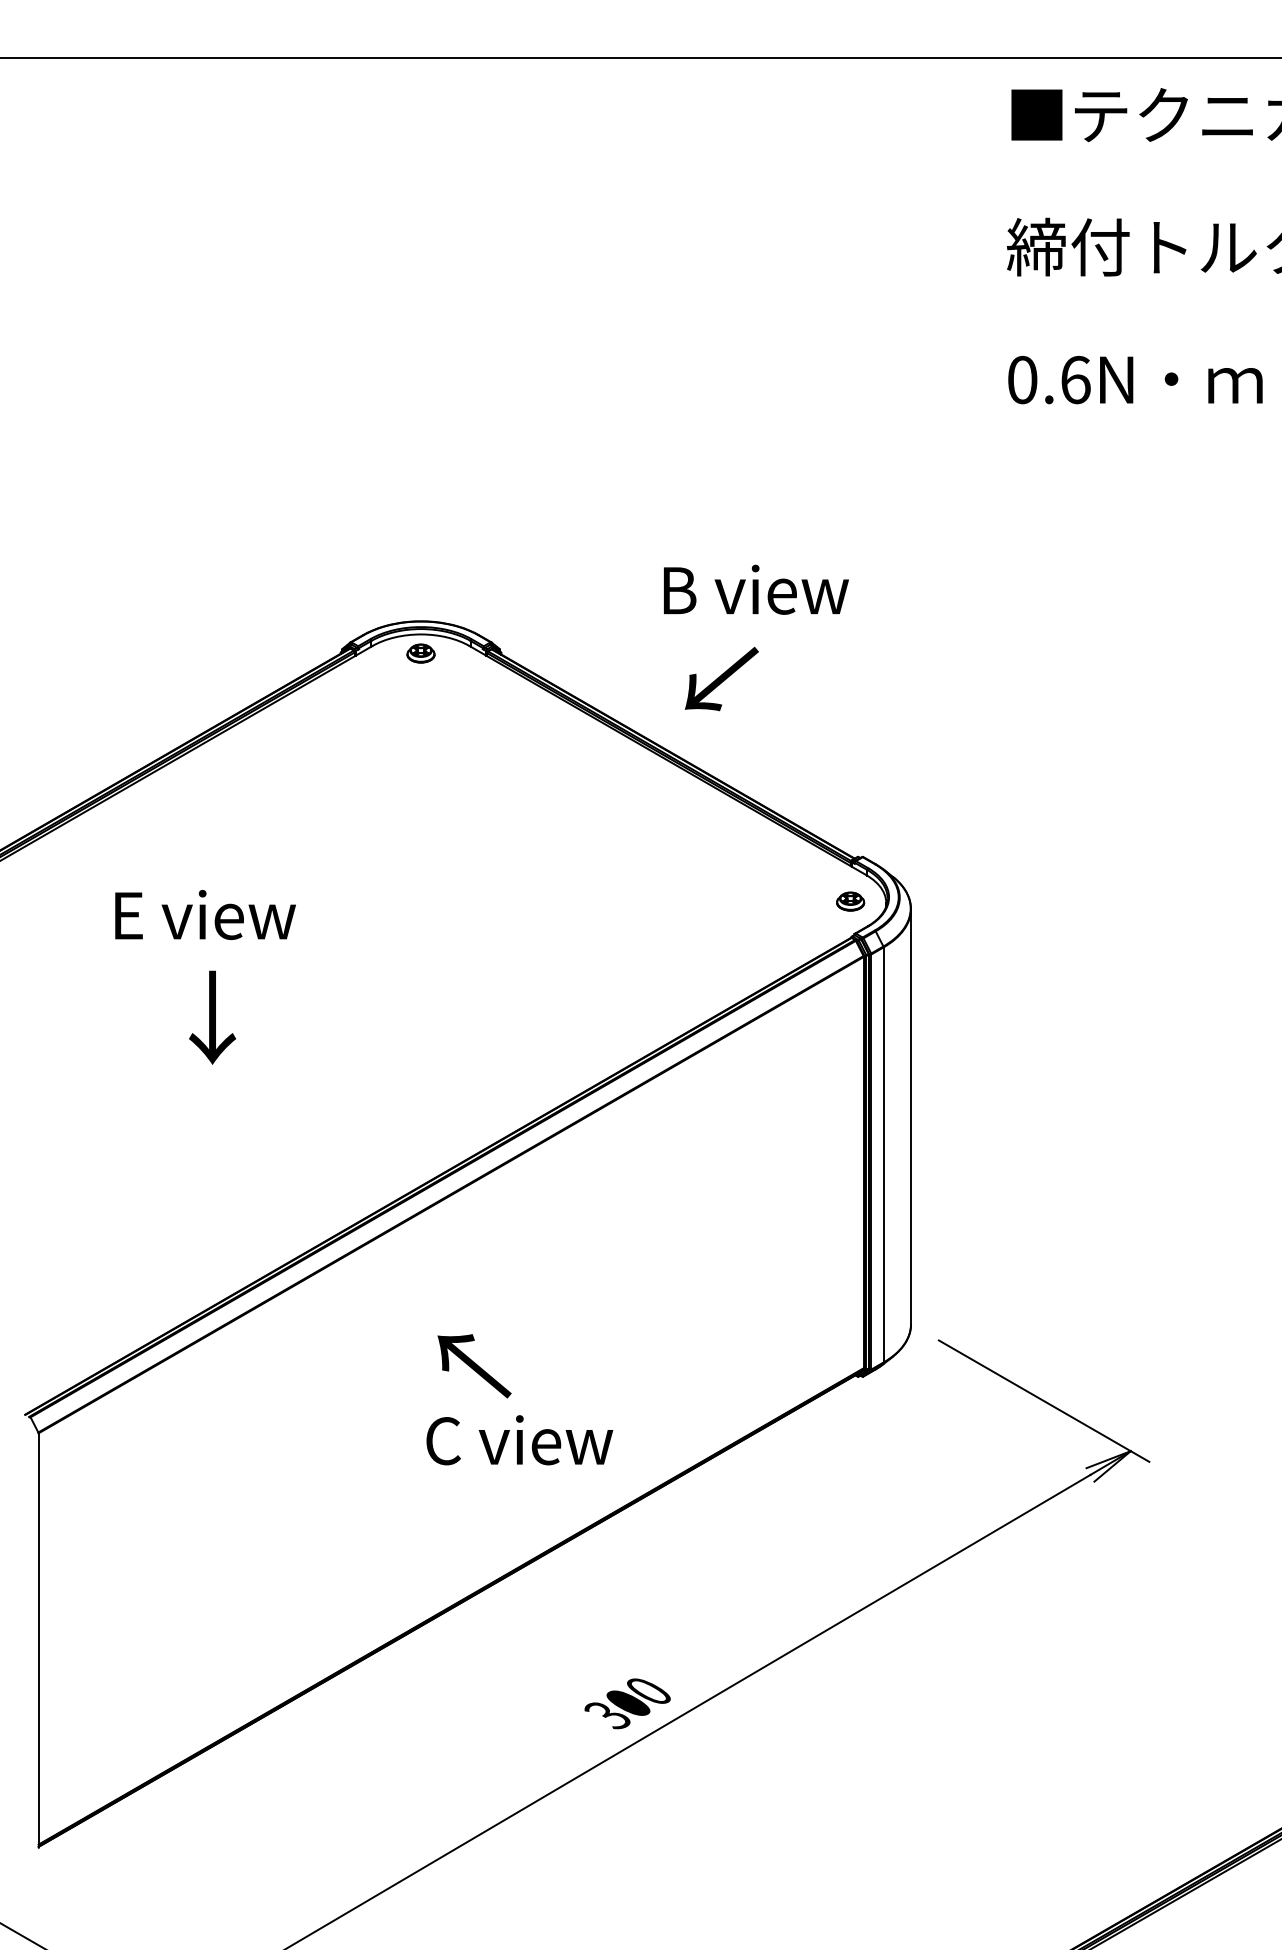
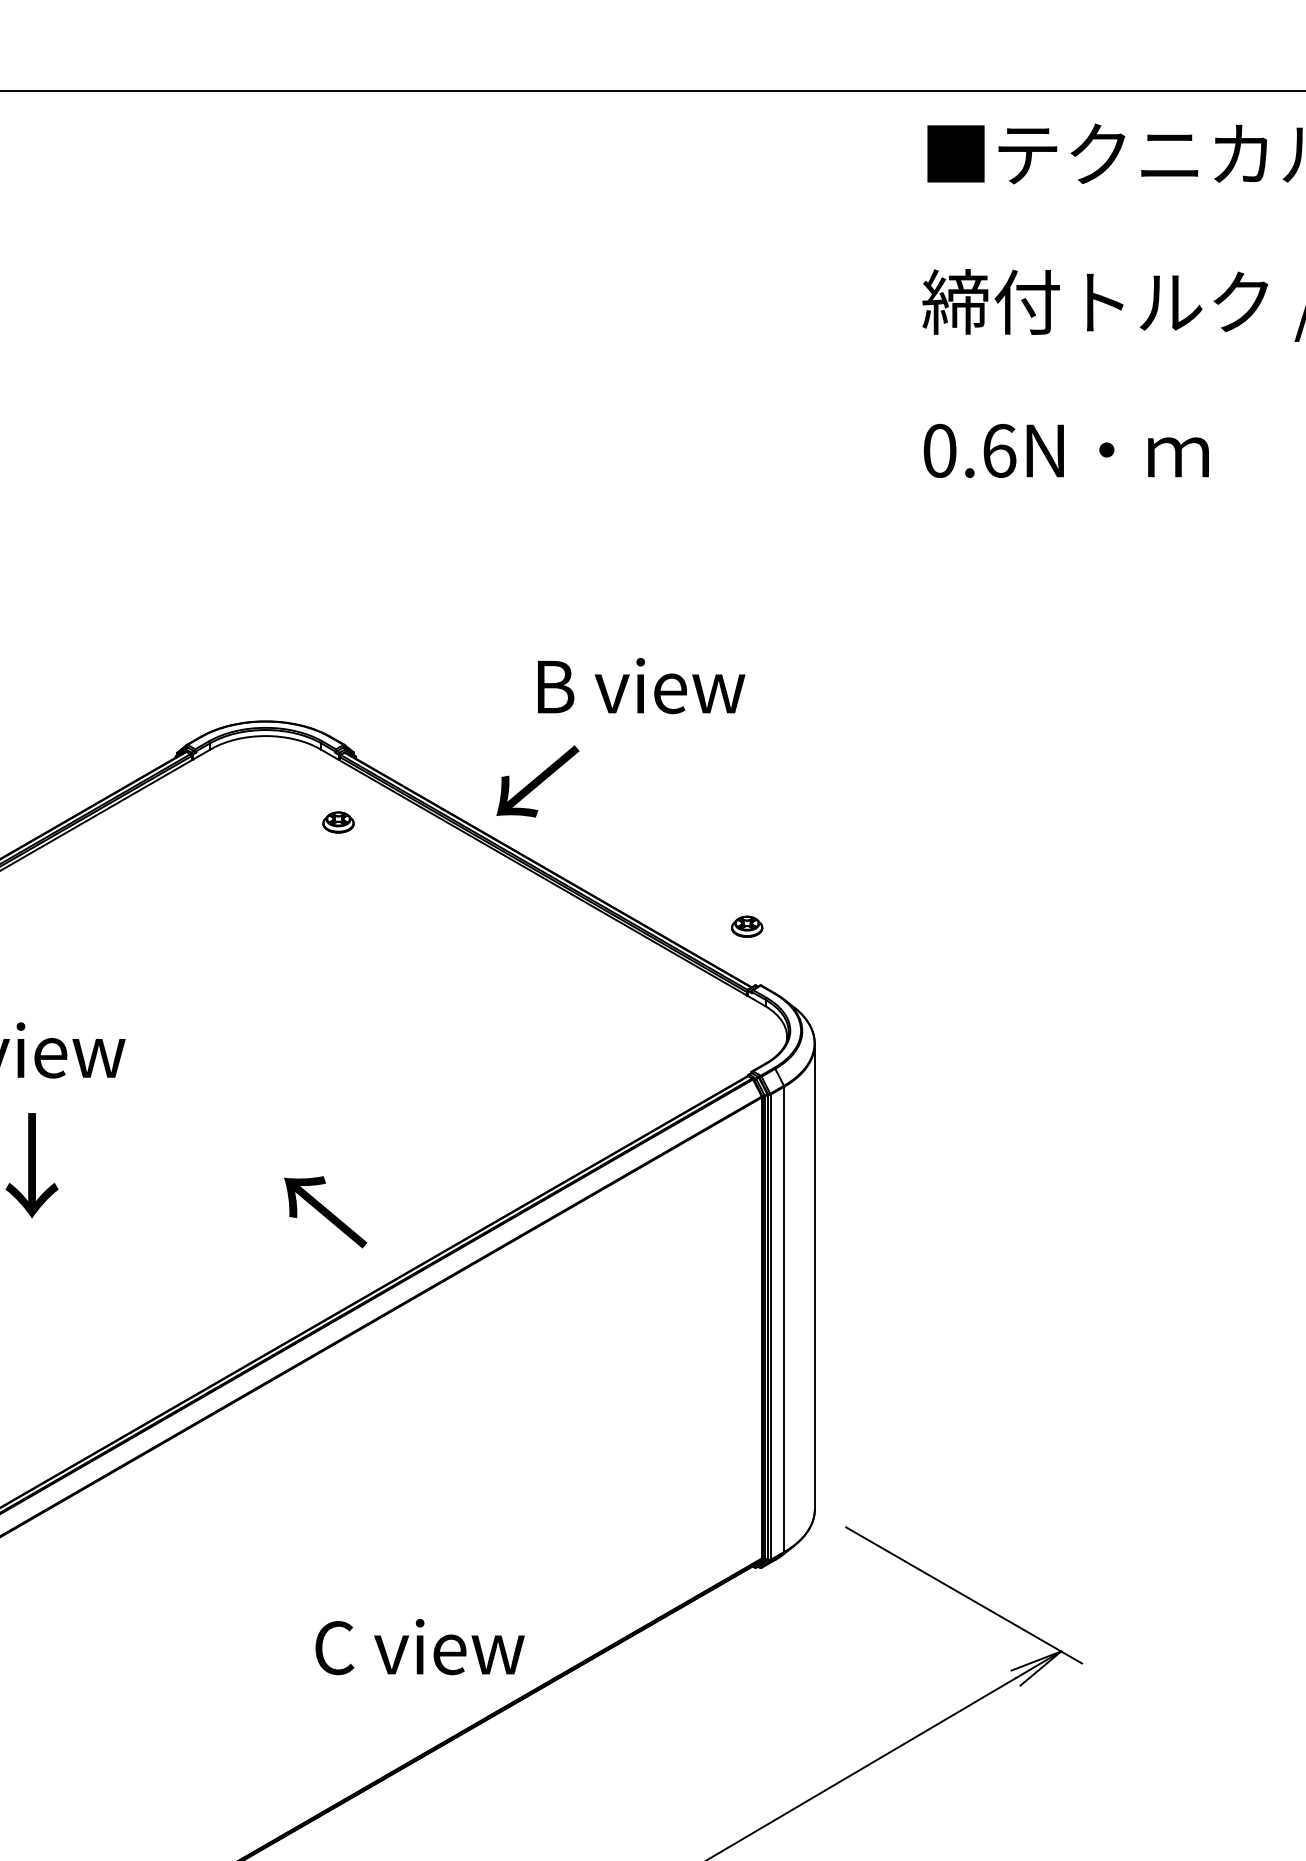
part: (420, 653) -> (337, 822), moved
text: (721, 678) -> (537, 780), moved
part: (850, 901) -> (747, 926), moved
text: (474, 1366) -> (325, 1212), moved
text: (519, 1440) -> (419, 1647), moved

